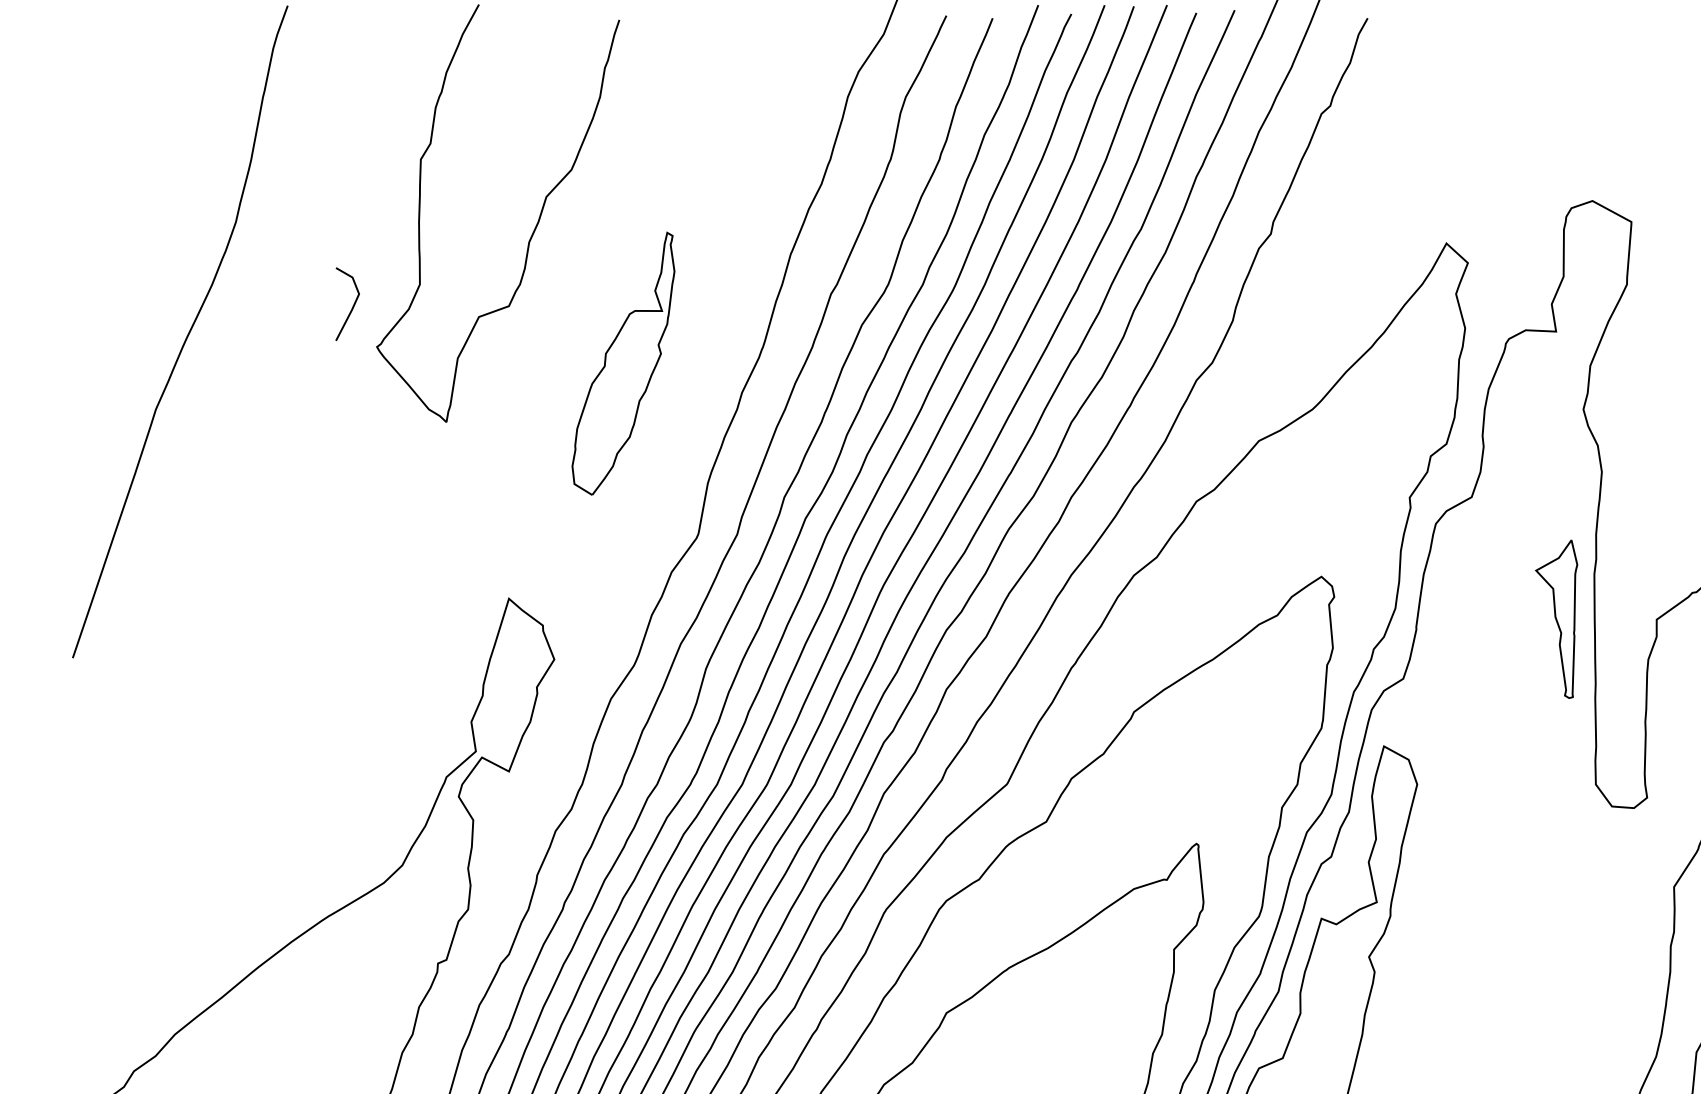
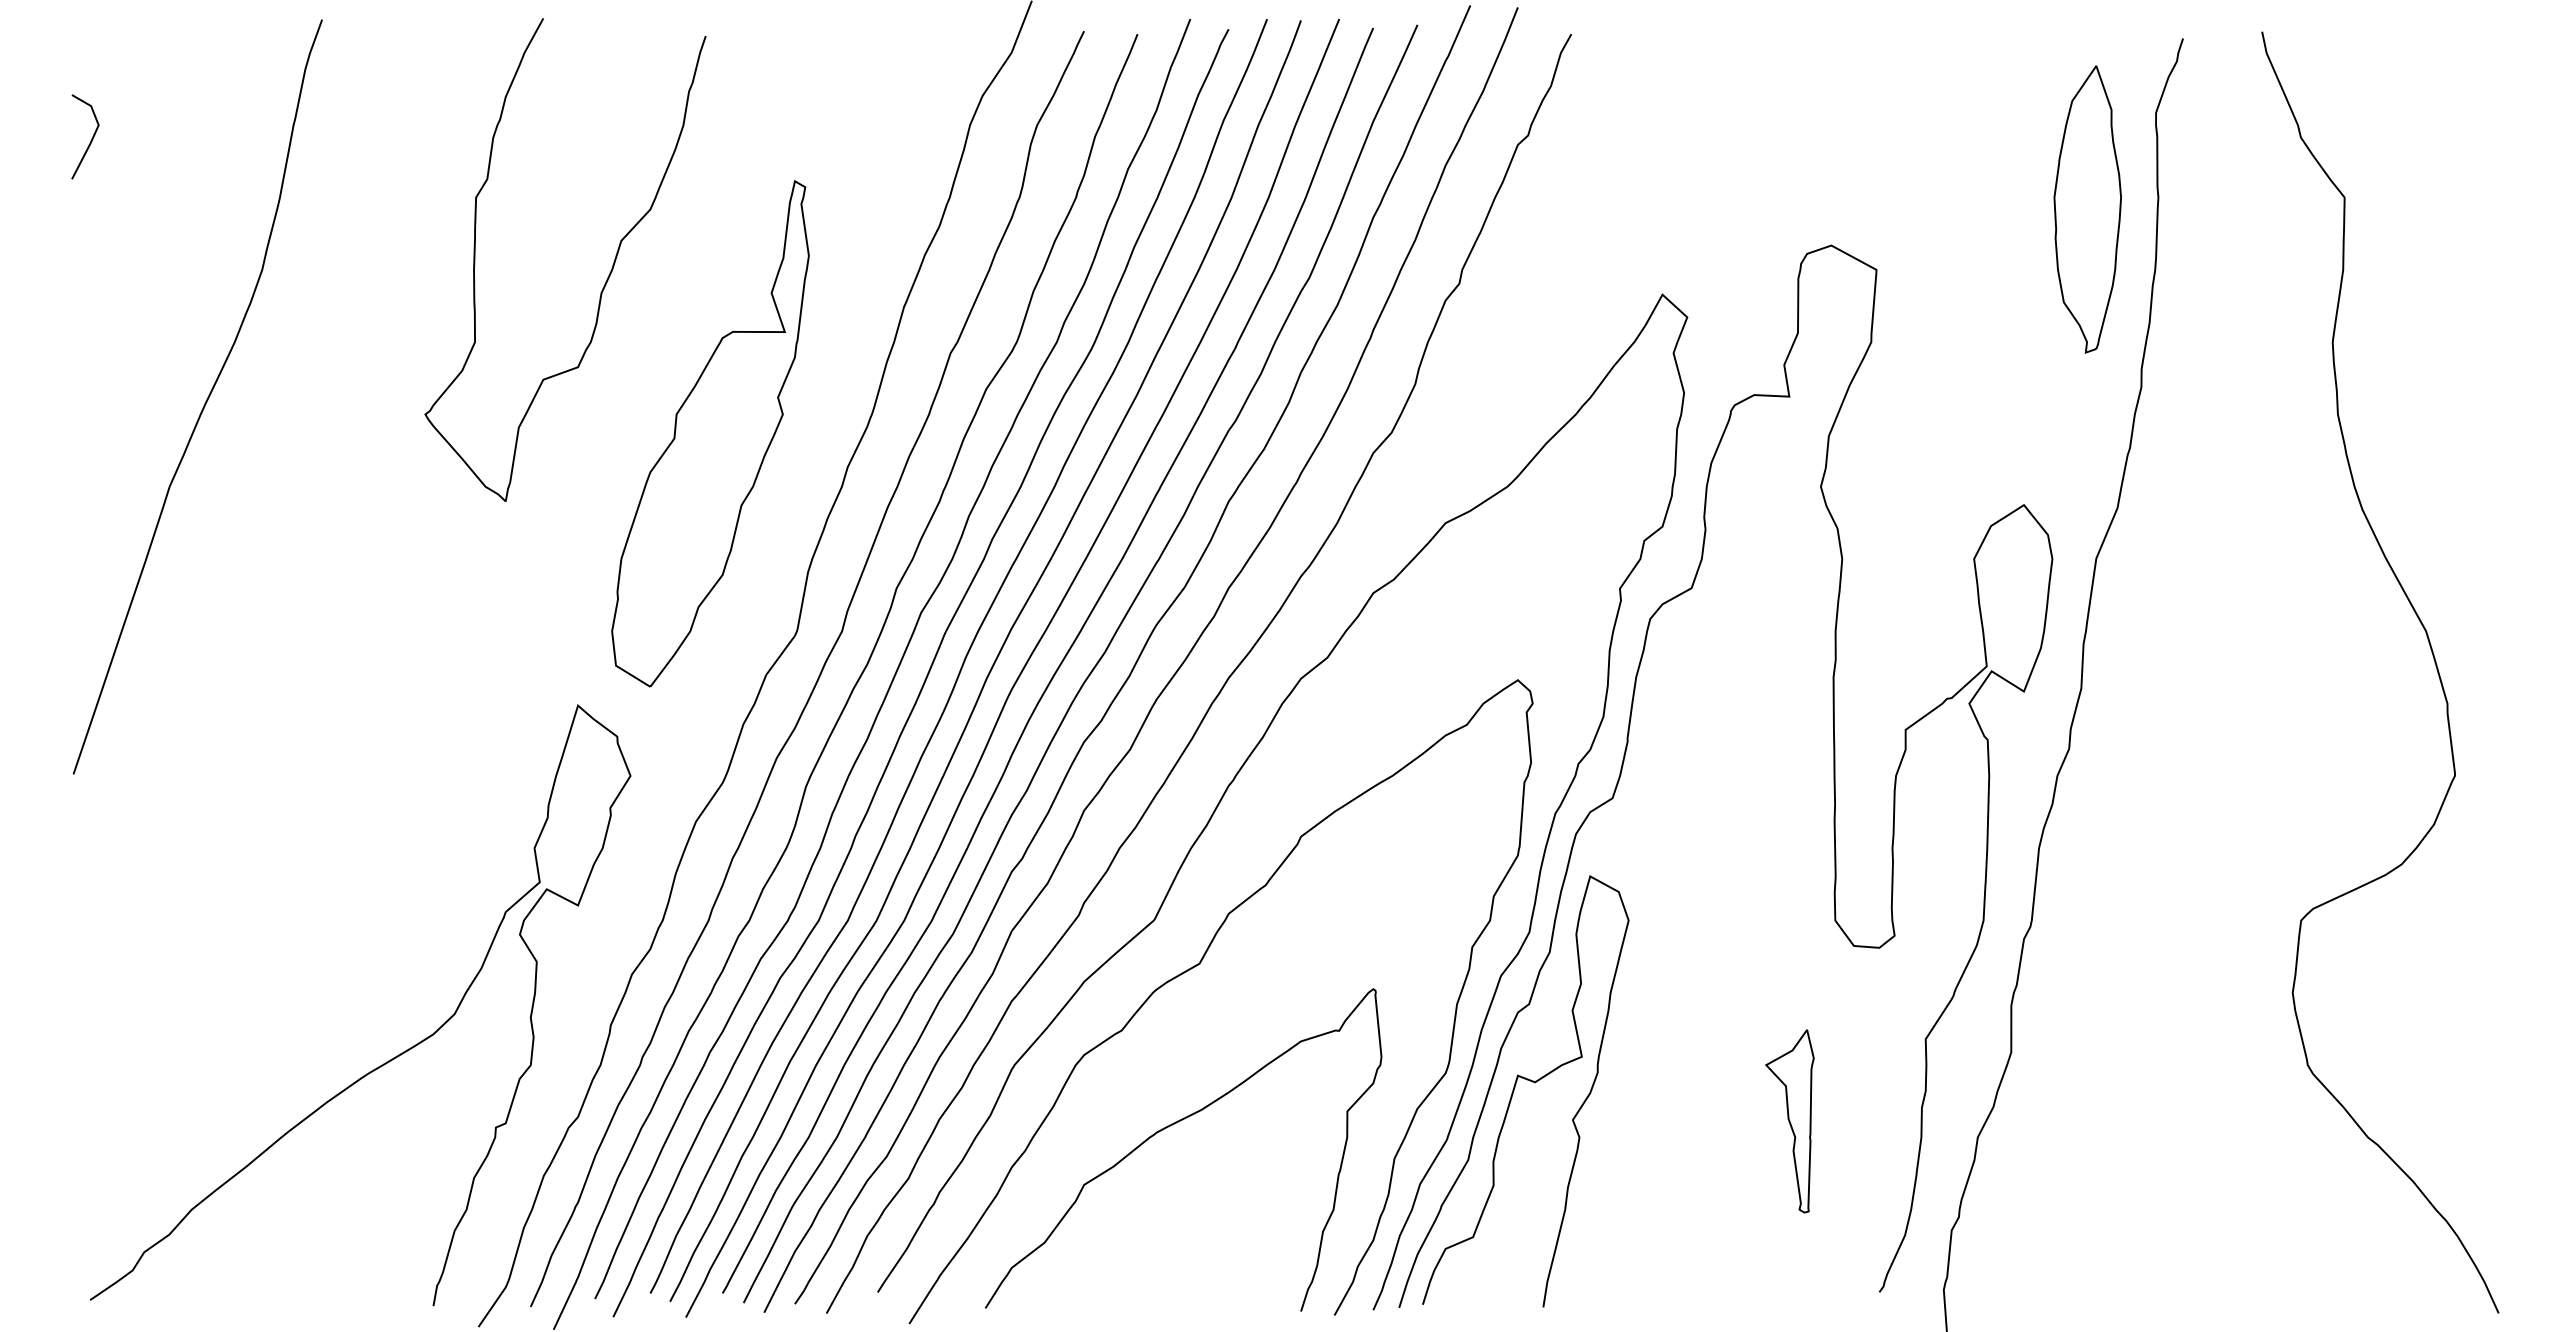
line: (352, 305) -> (91, 138), moved
part: (623, 363) -> (710, 433), size x1.67
part: (1556, 619) -> (1789, 1121), moved

